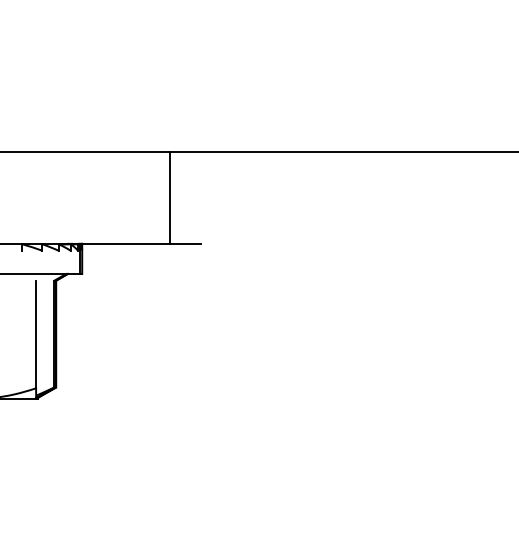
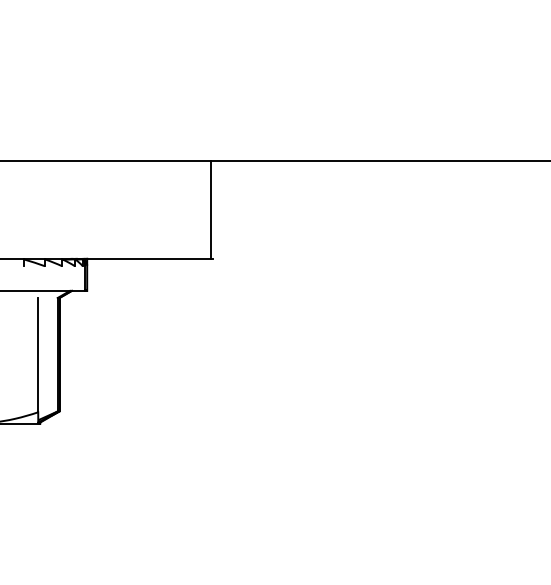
line: (170, 197) -> (210, 209), moved

